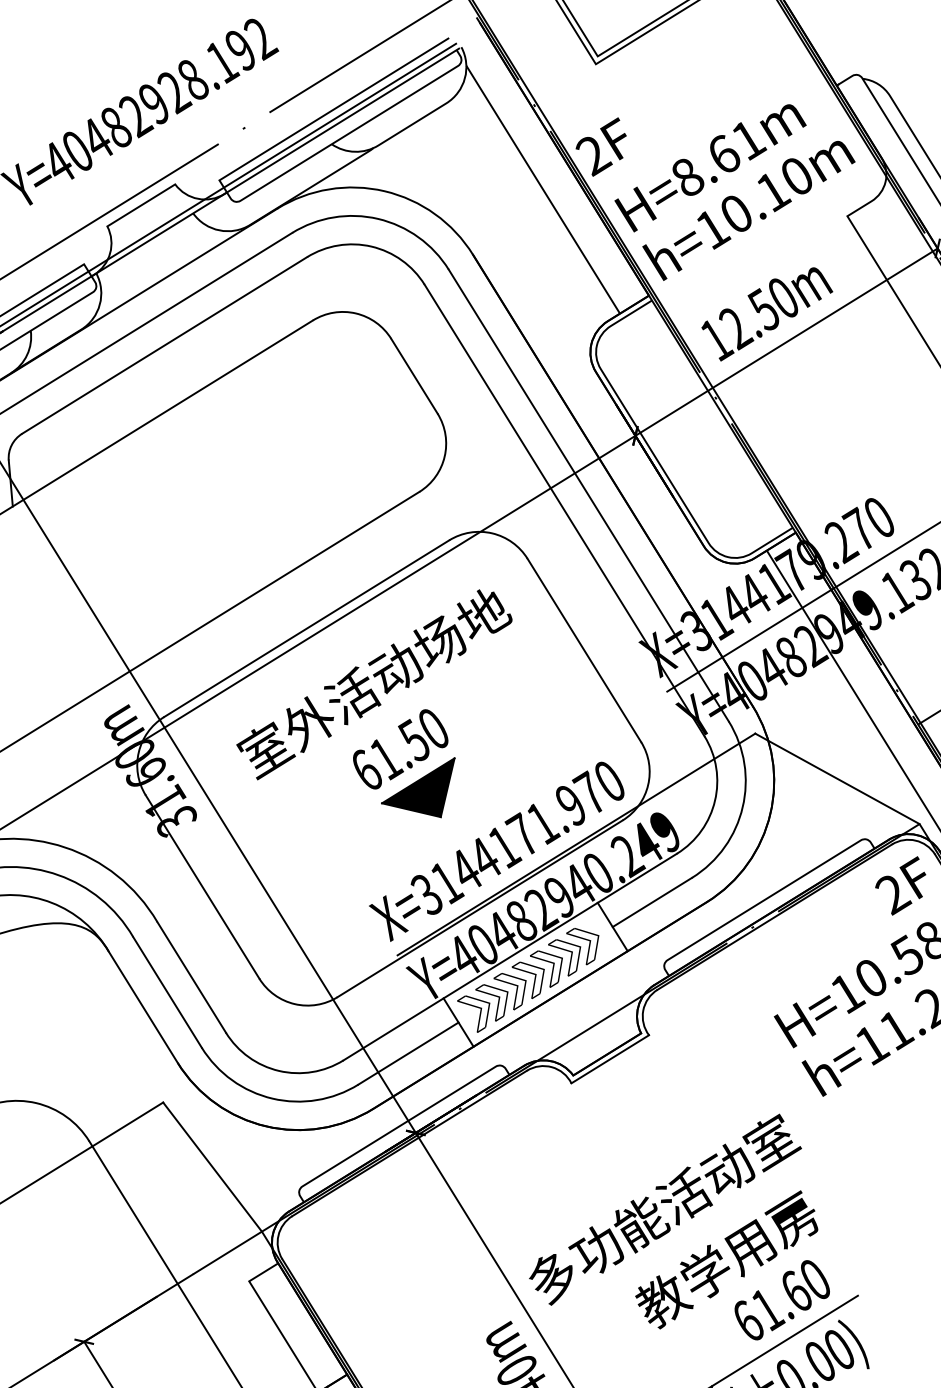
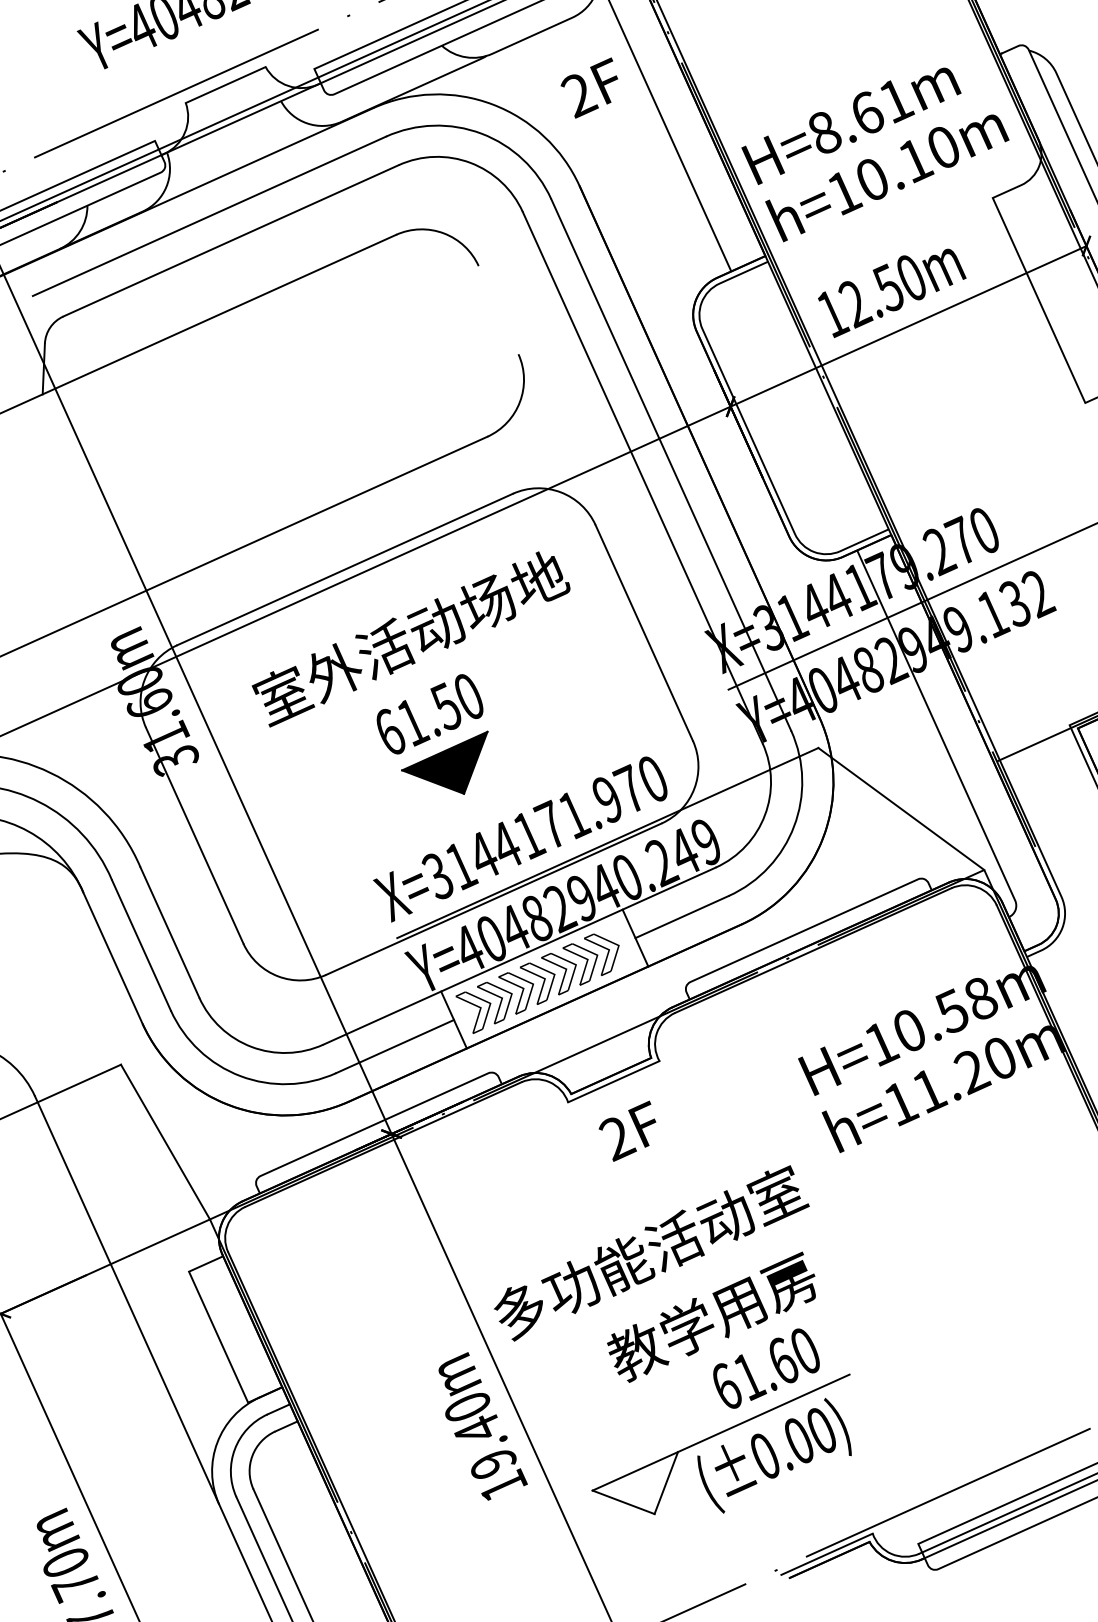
text: (601, 147) -> (588, 87), moved
line: (414, 376) -> (498, 310), removed
text: (901, 885) -> (627, 1130), moved

